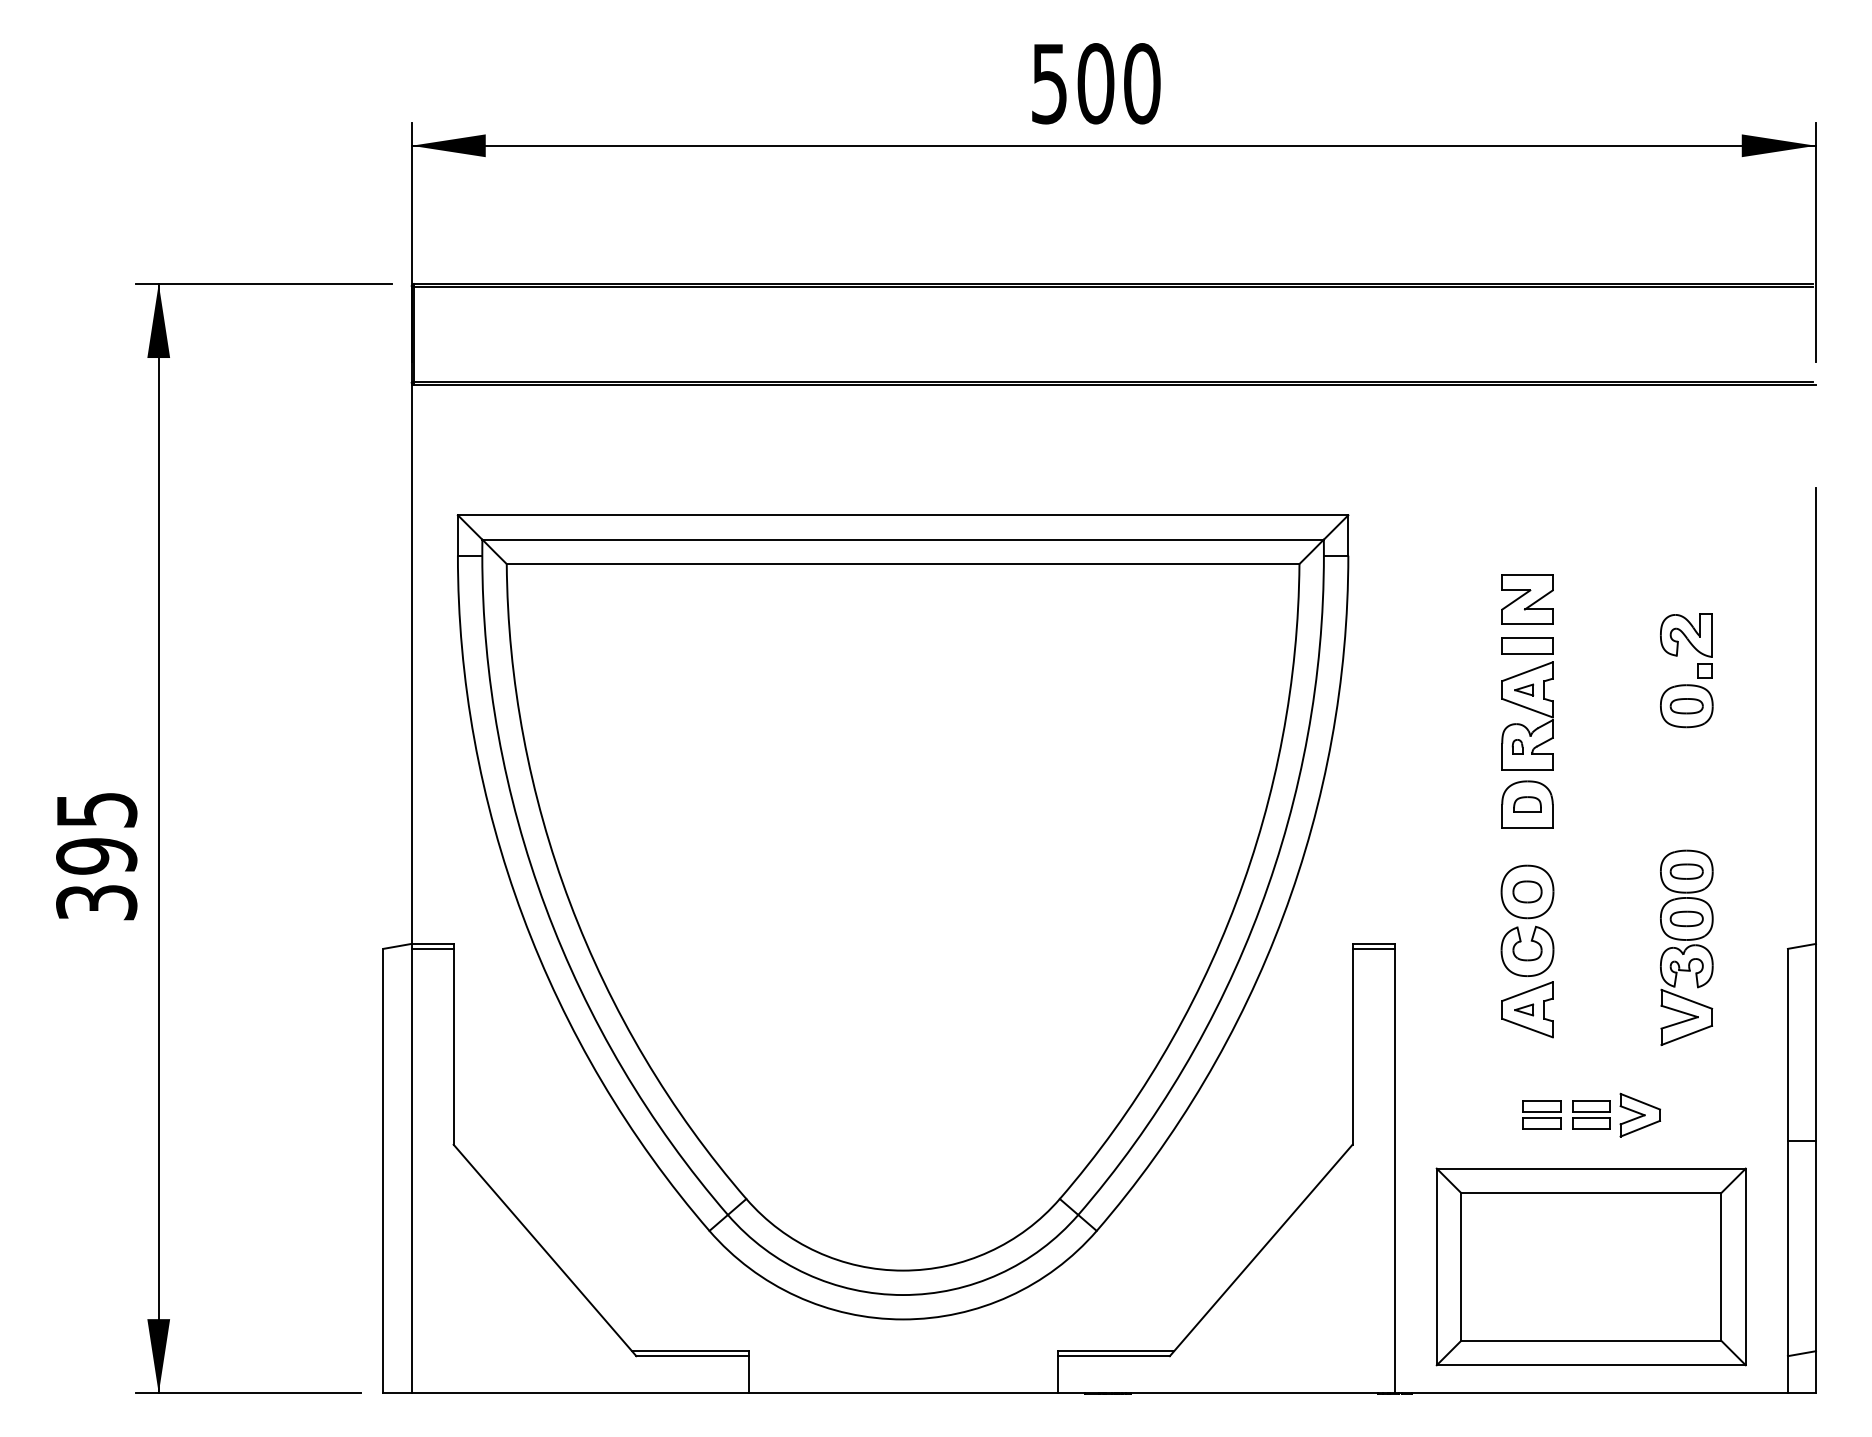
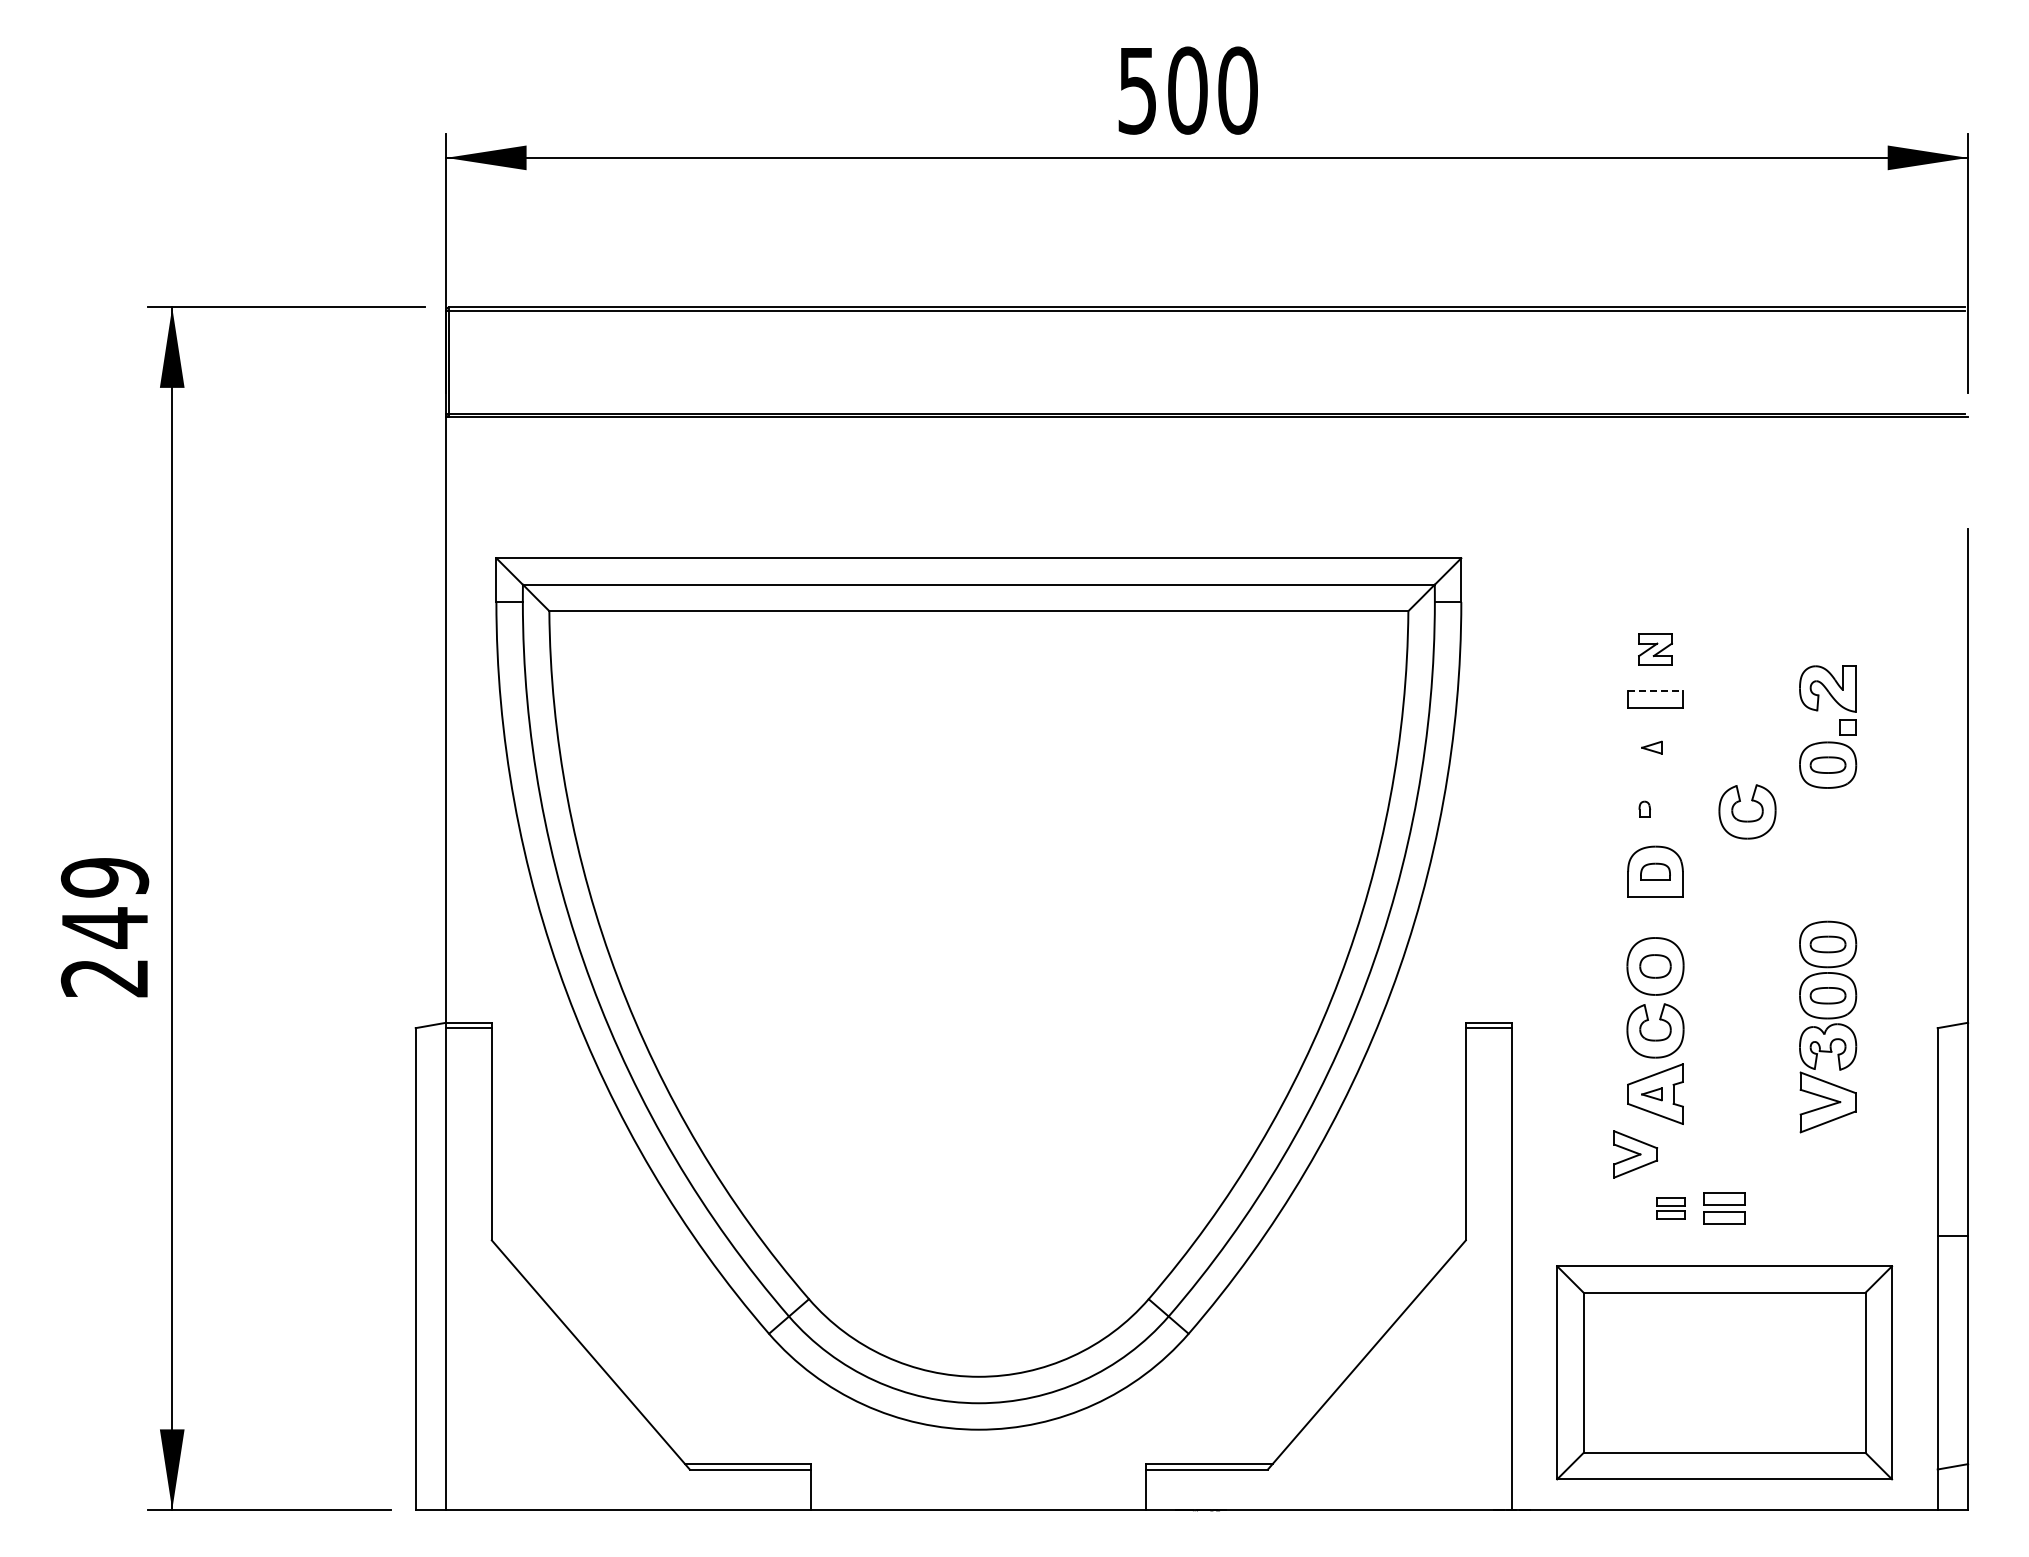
part: (1527, 599) -> (1655, 649), size x0.6
line: (1528, 638) -> (1656, 691), solid -> dashed
part: (1530, 710) -> (1658, 769), removed
part: (1612, 757) -> (1747, 820), added
text: (96, 855) -> (104, 927), 395 -> 249
part: (1541, 1115) -> (1670, 1208), size x0.7
part: (1640, 1115) -> (1635, 1154), moved

